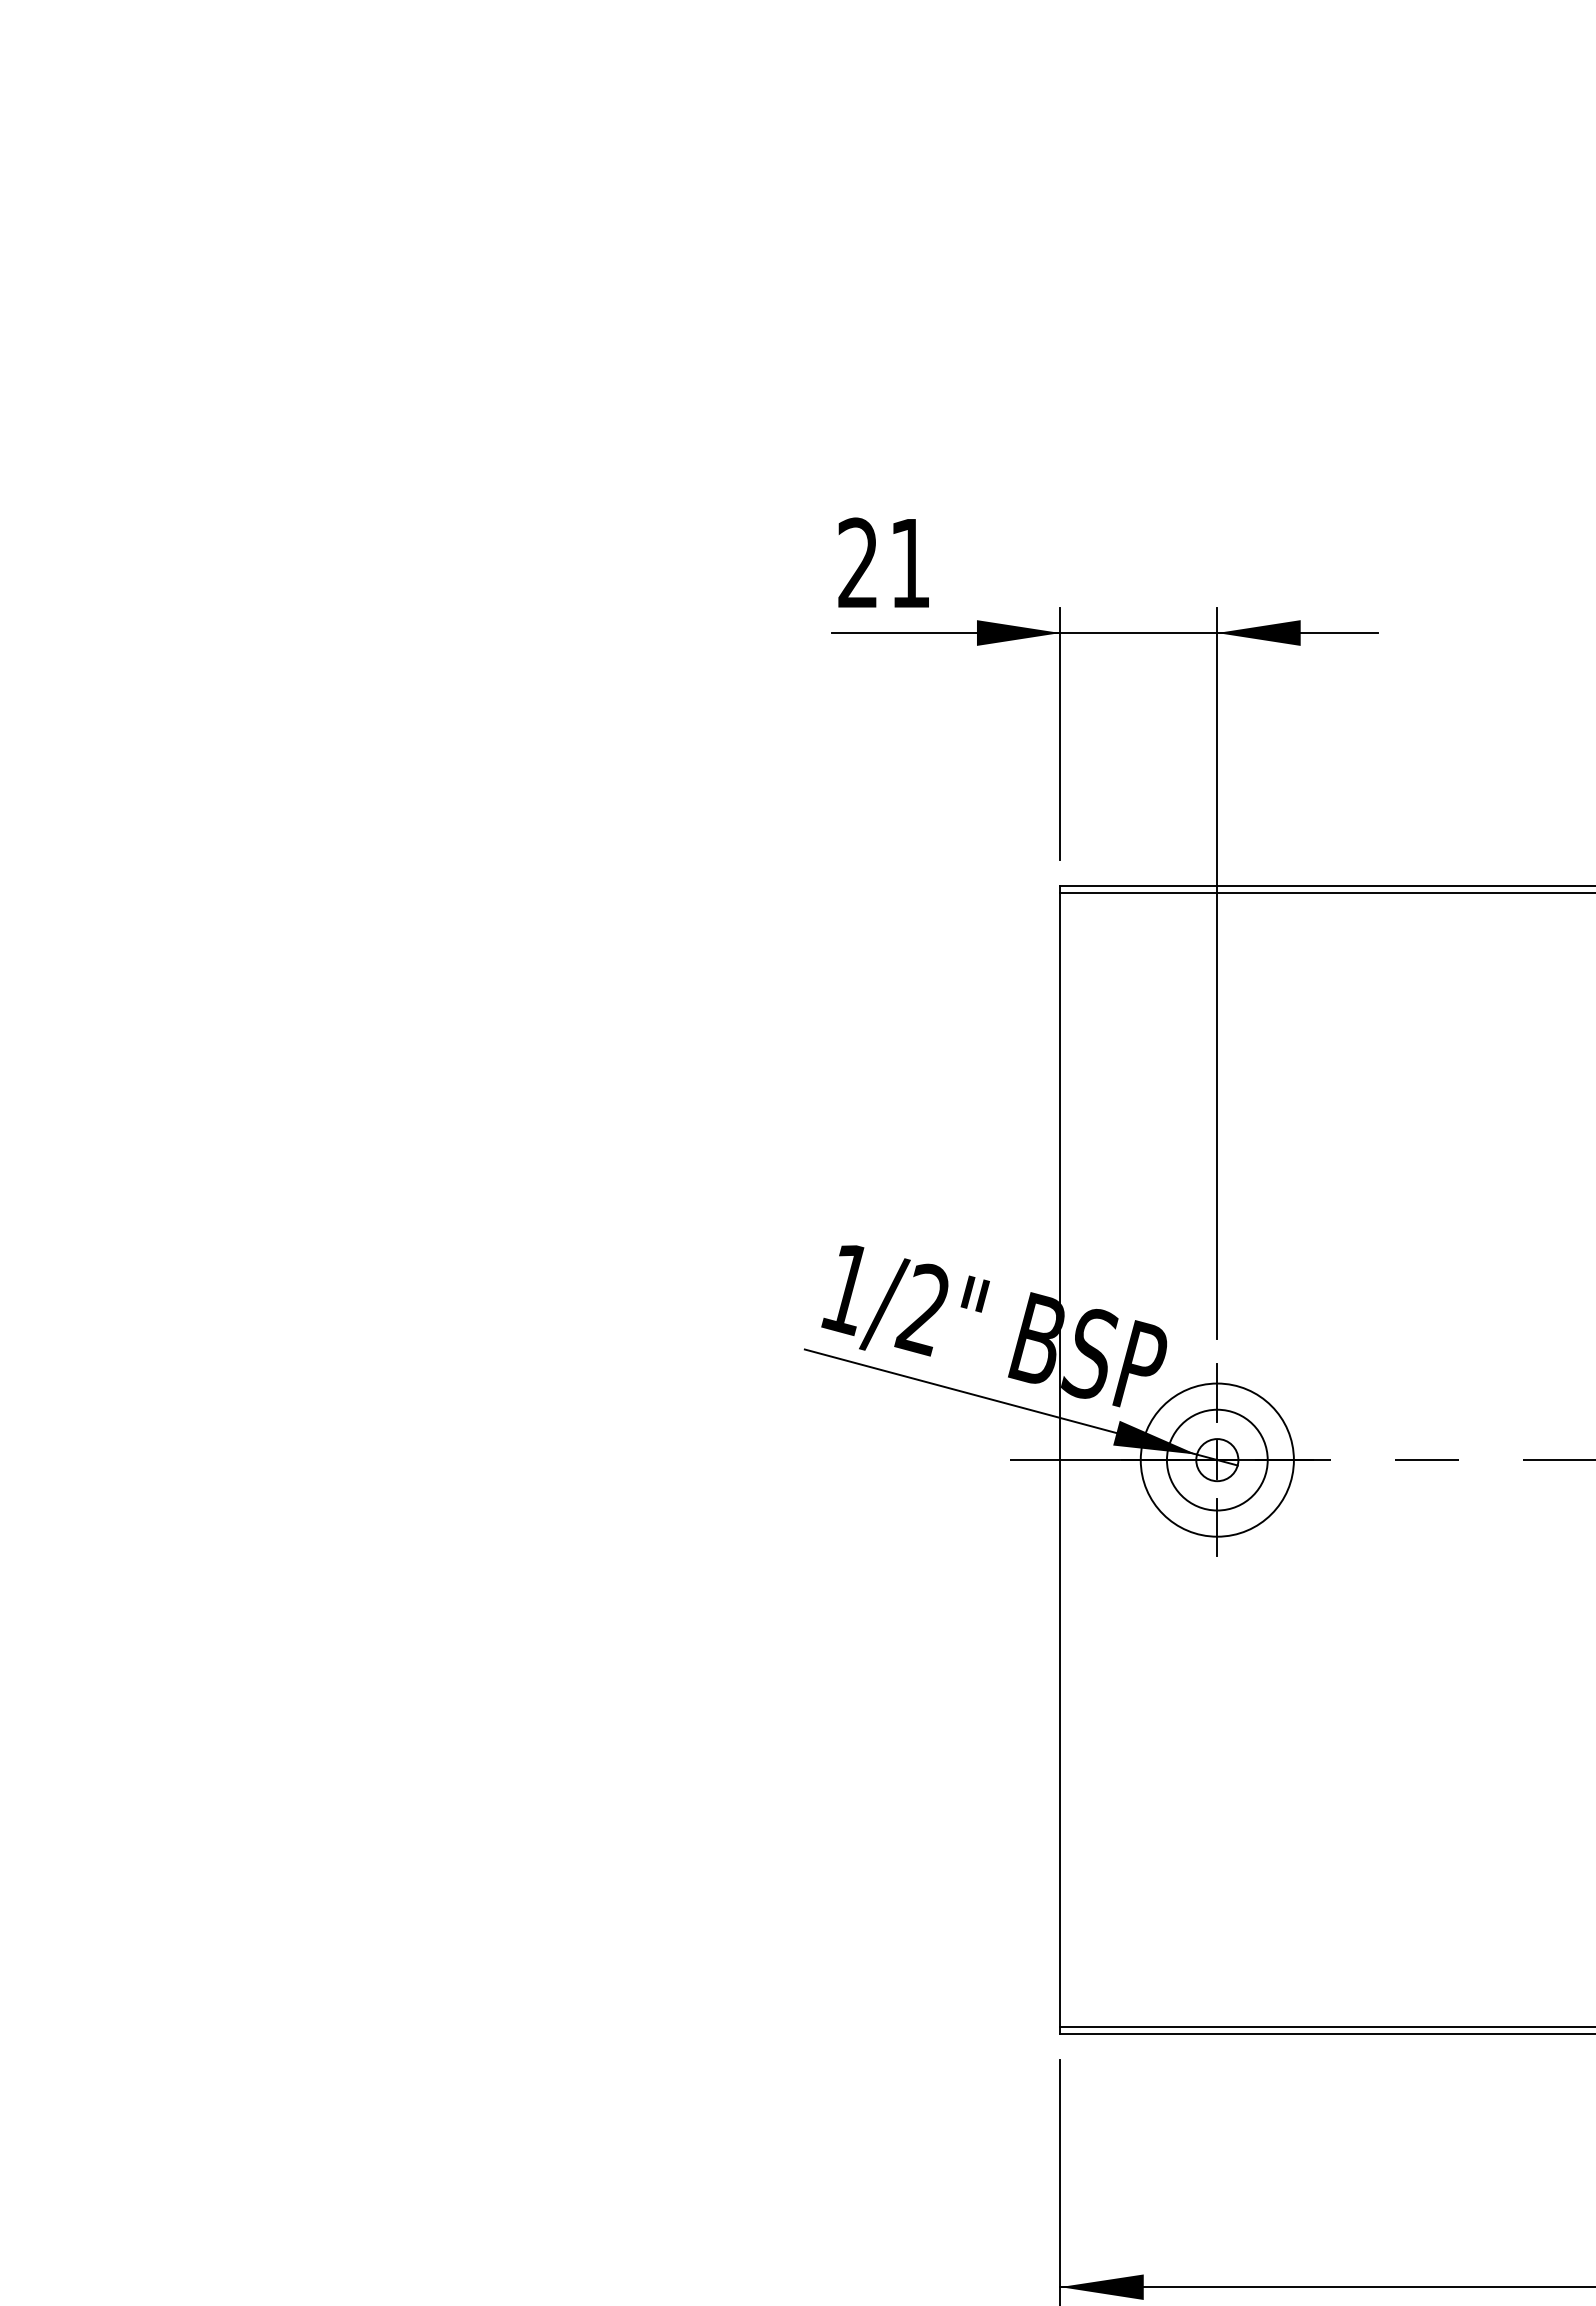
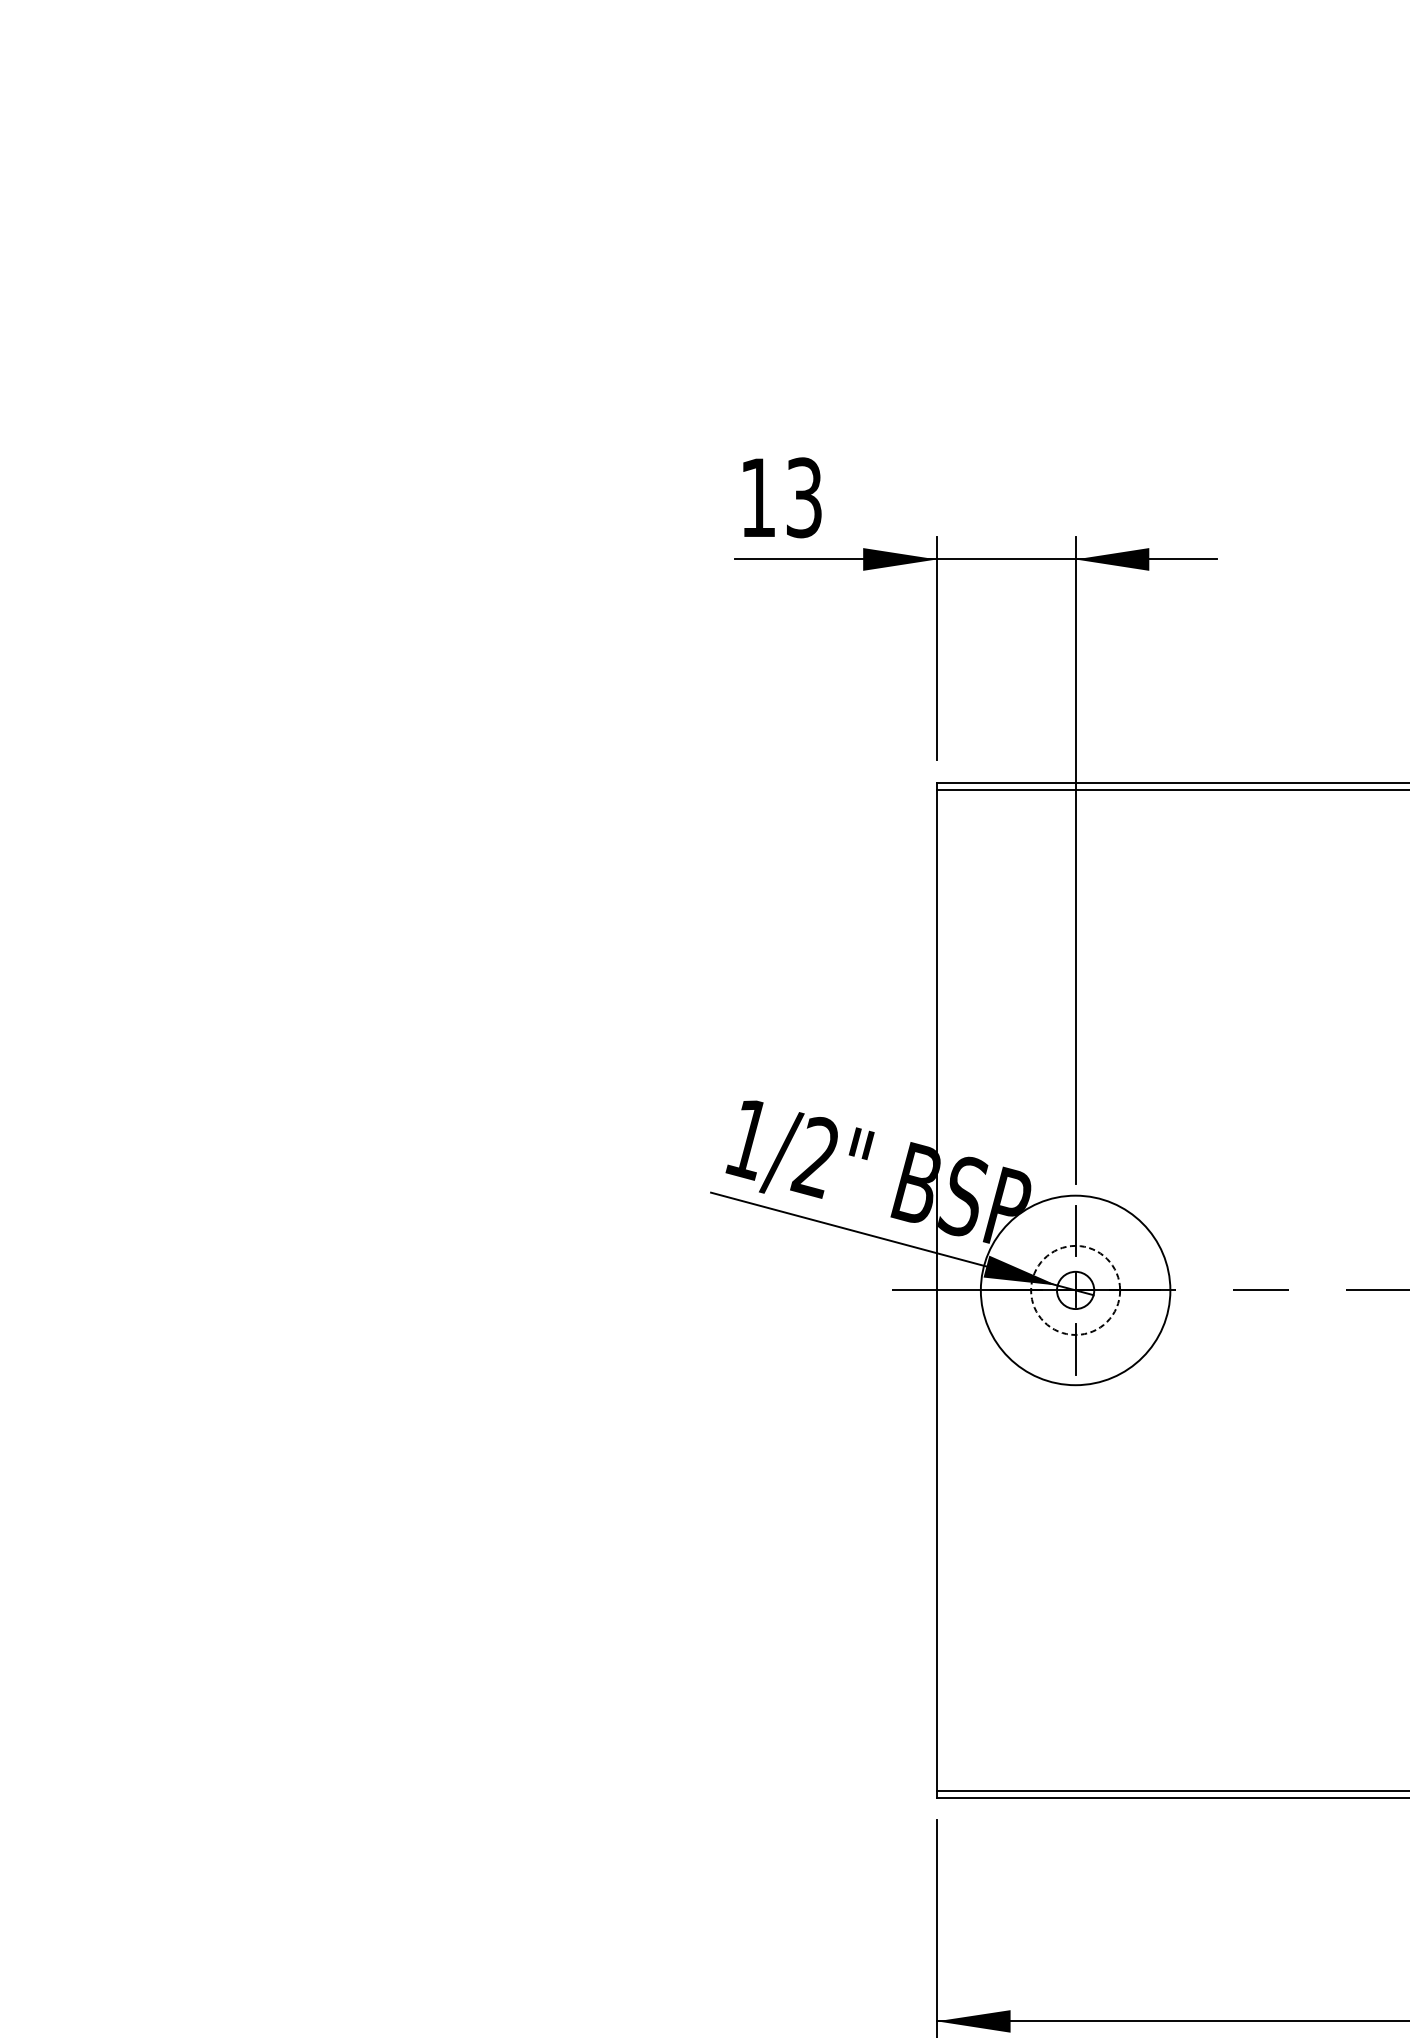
text: (883, 563) -> (780, 497), 21 -> 13
circle: (1216, 1459) -> (1074, 1289), size x1.4
circle: (1216, 1459) -> (1074, 1289), solid -> dashed

